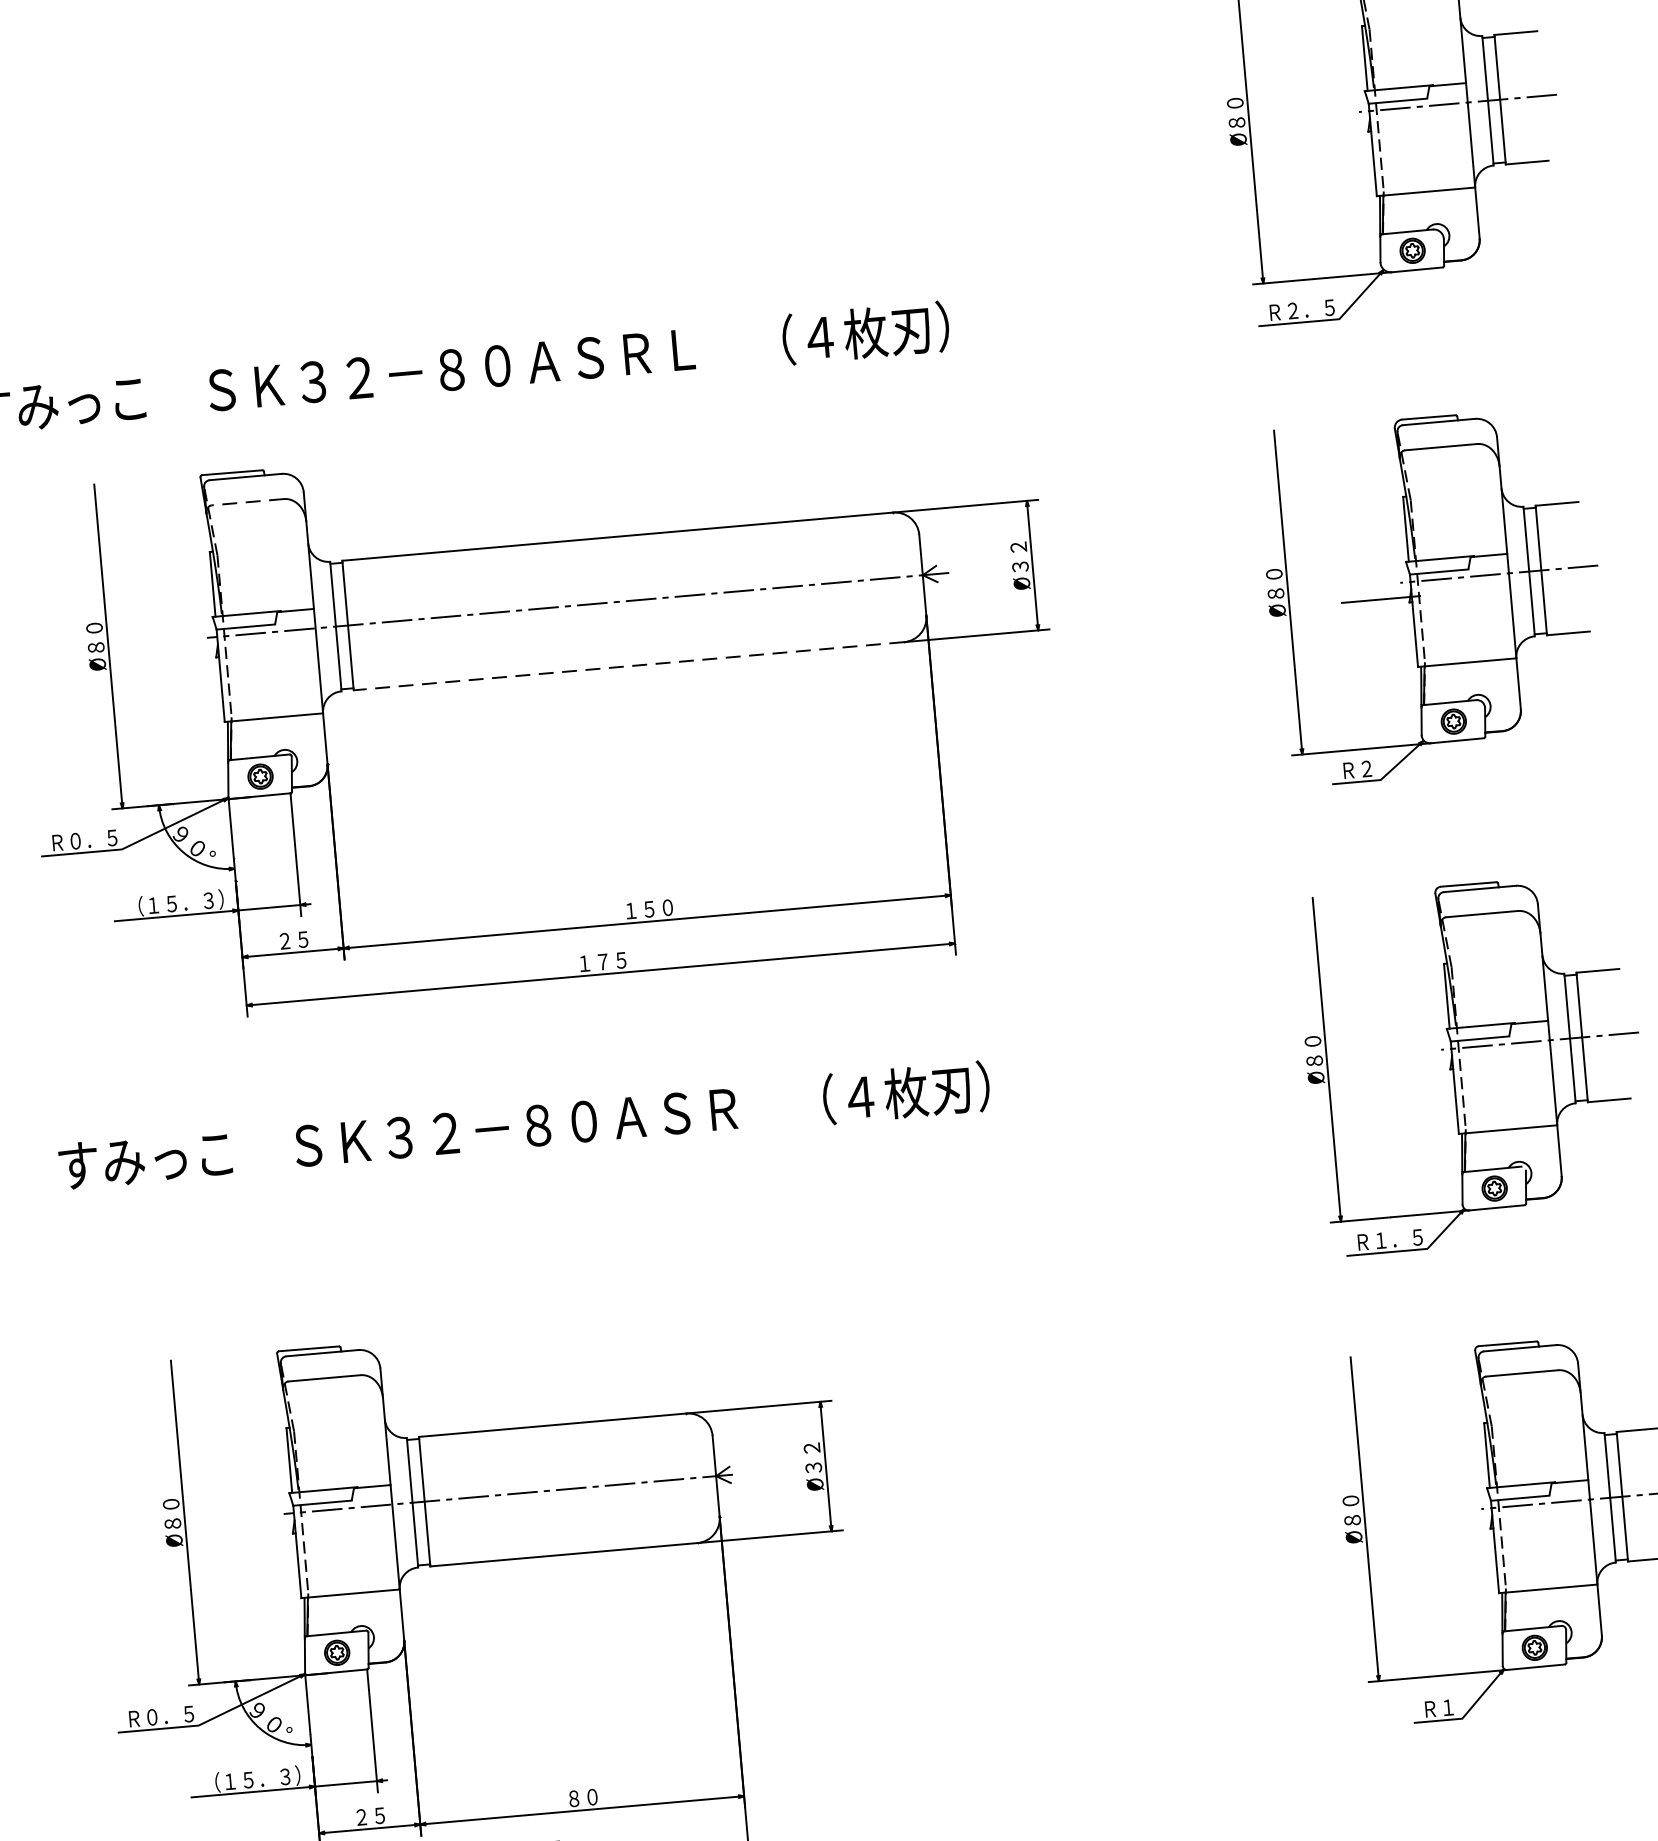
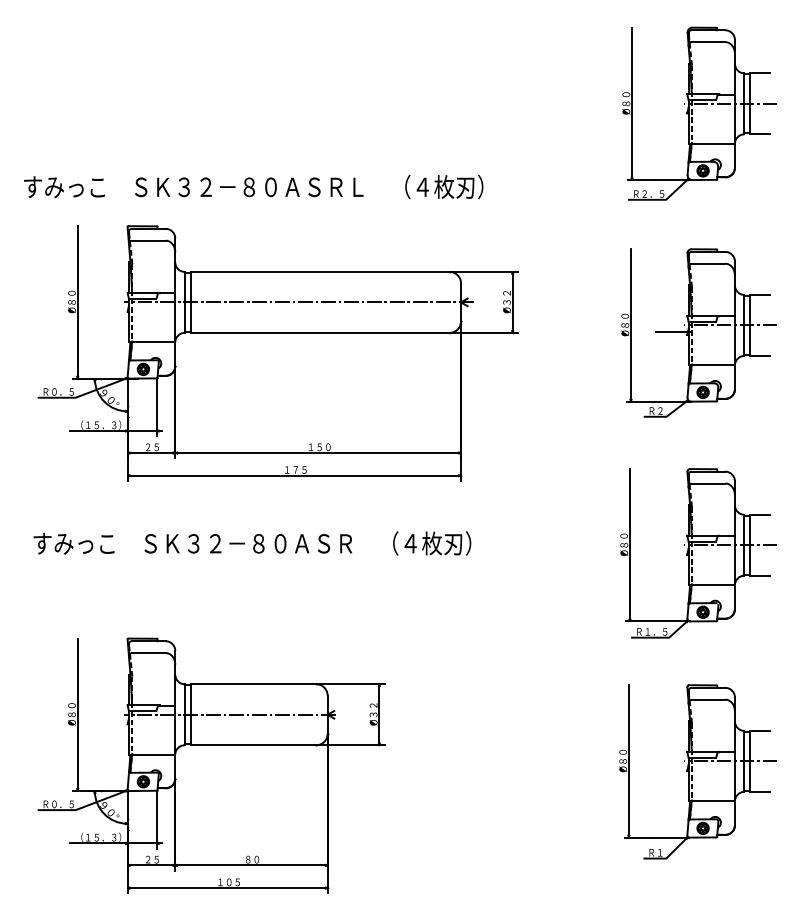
line: (247, 501) -> (148, 240), dashed -> solid
line: (629, 665) -> (320, 332), dashed -> solid

